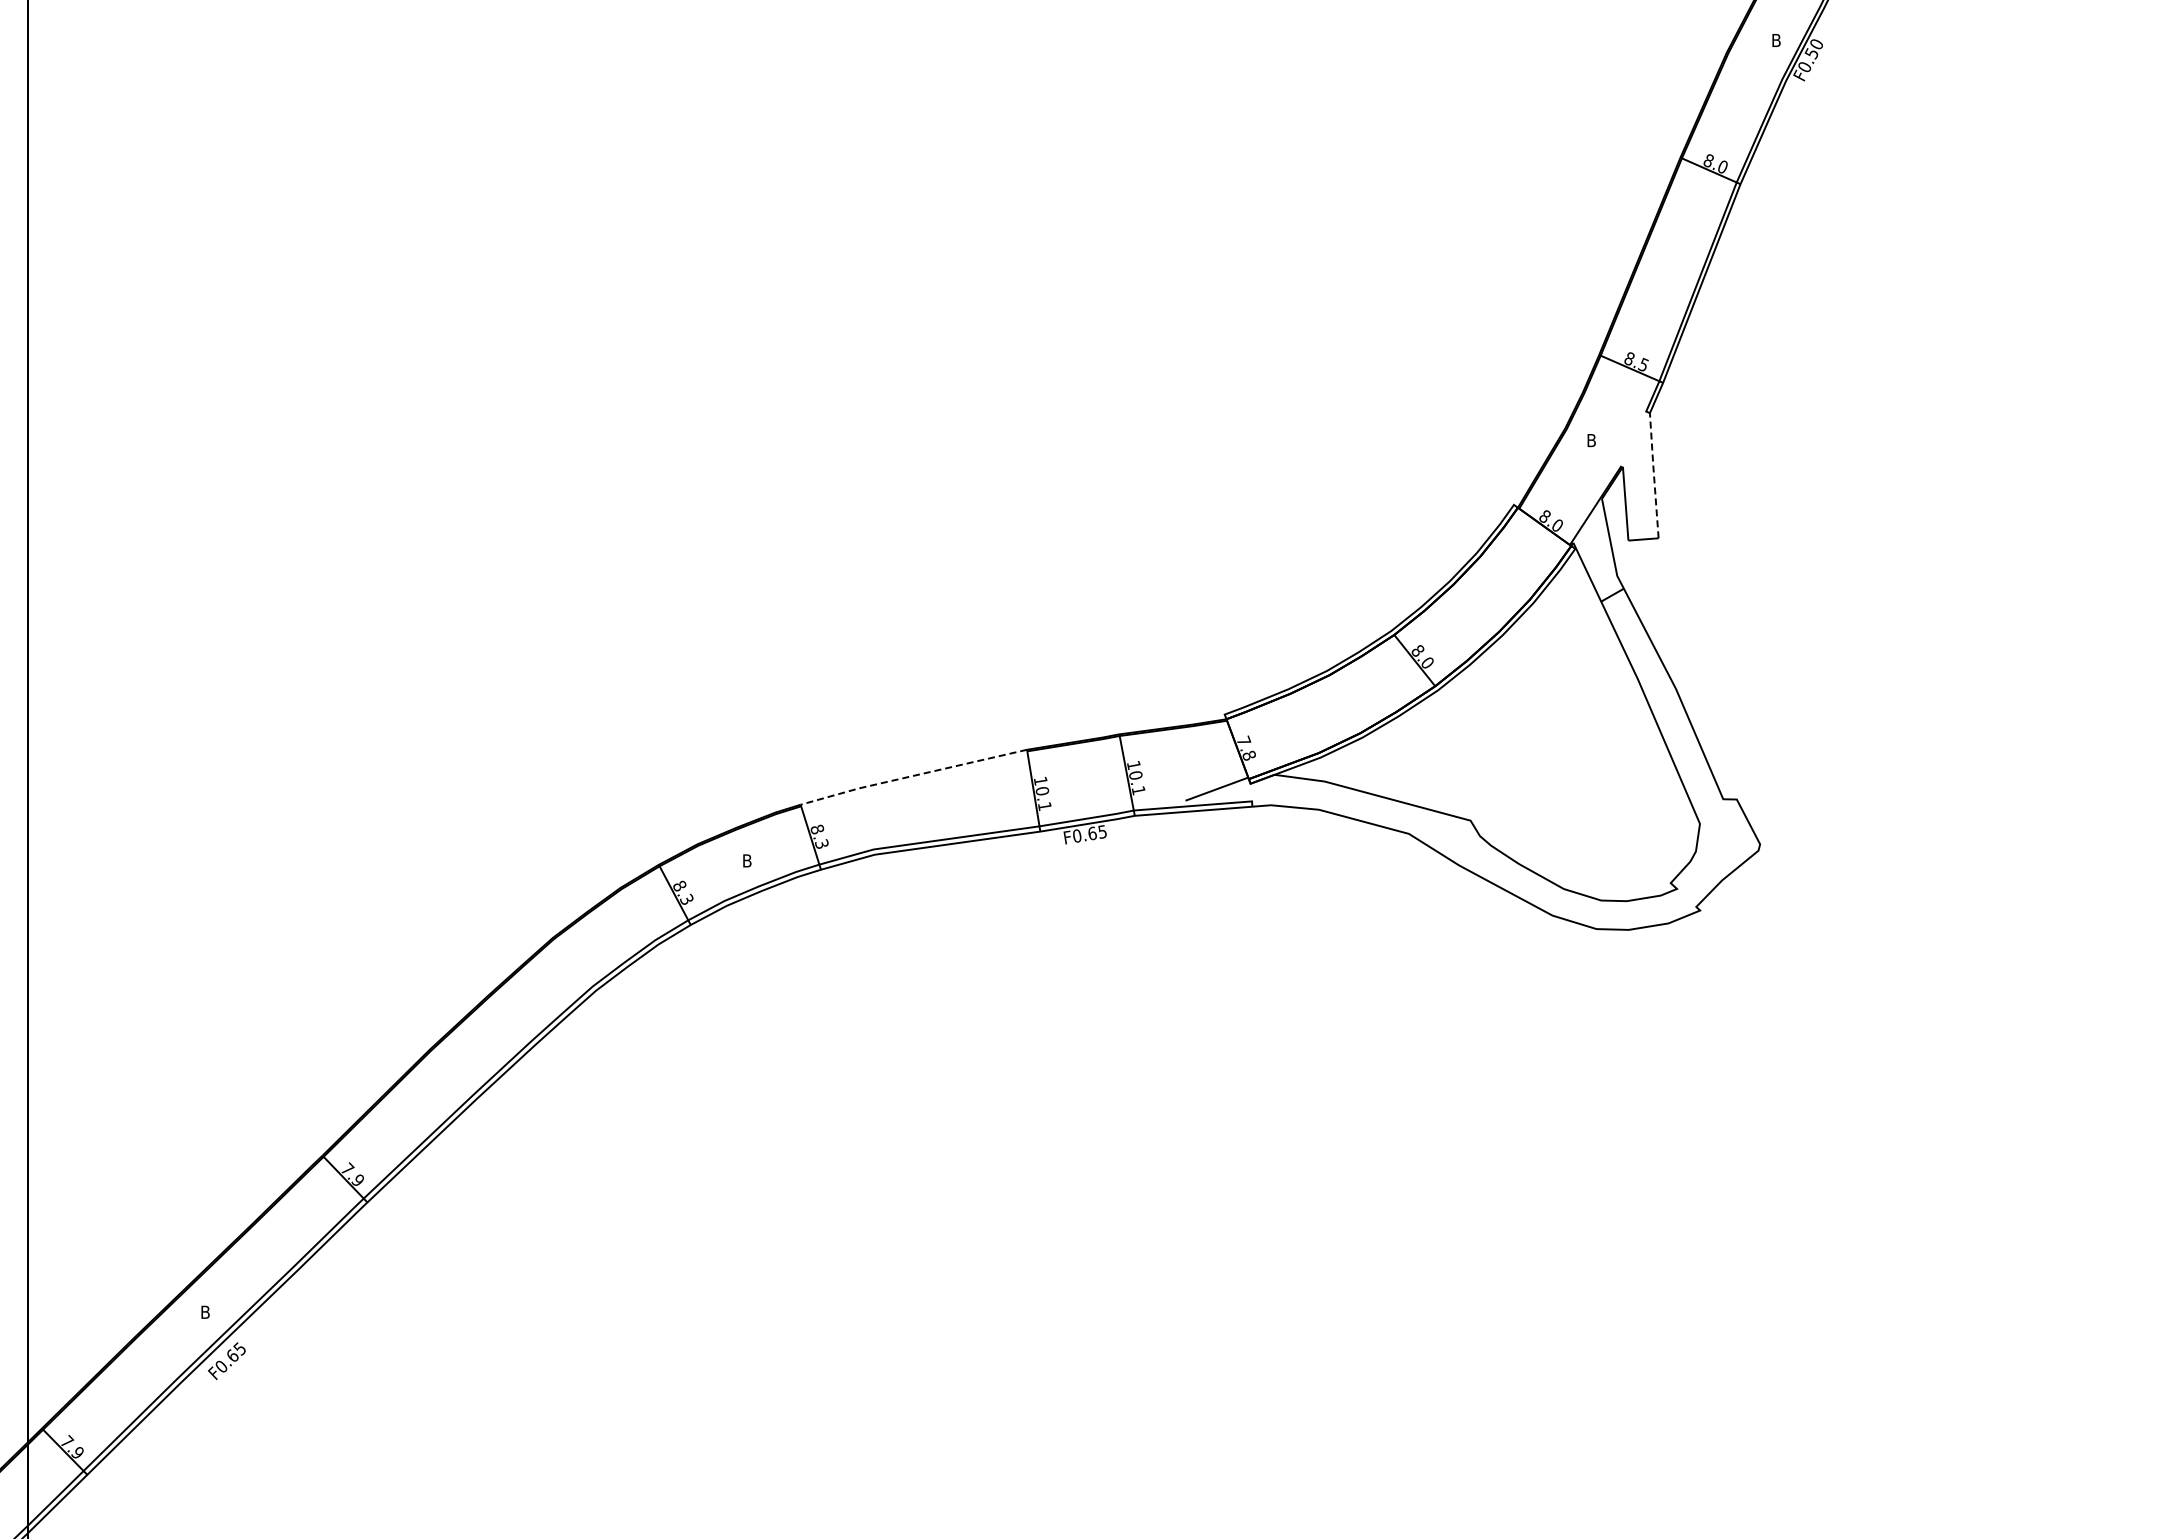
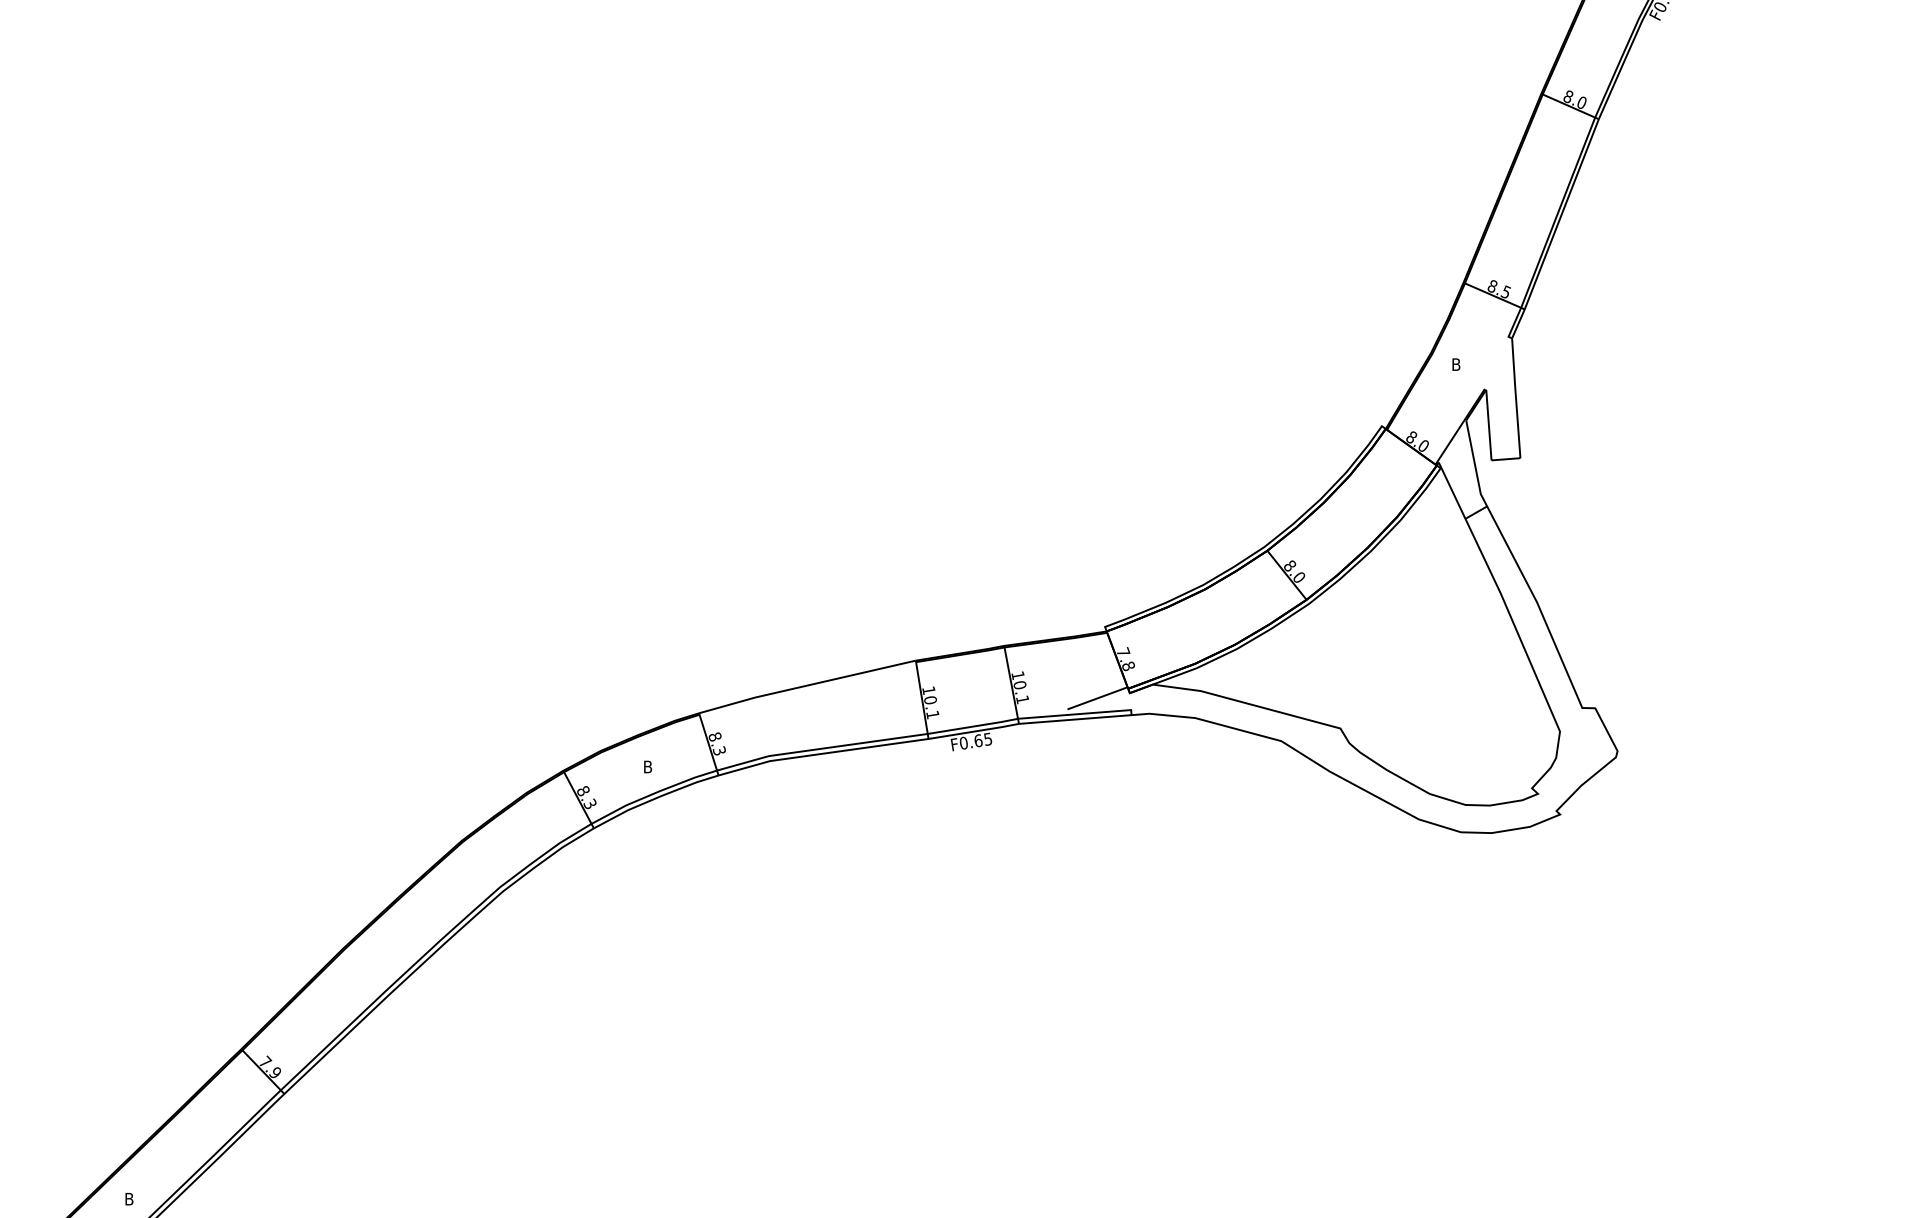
line: (1653, 474) -> (1515, 397), dashed -> solid
line: (912, 776) -> (806, 686), dashed -> solid

